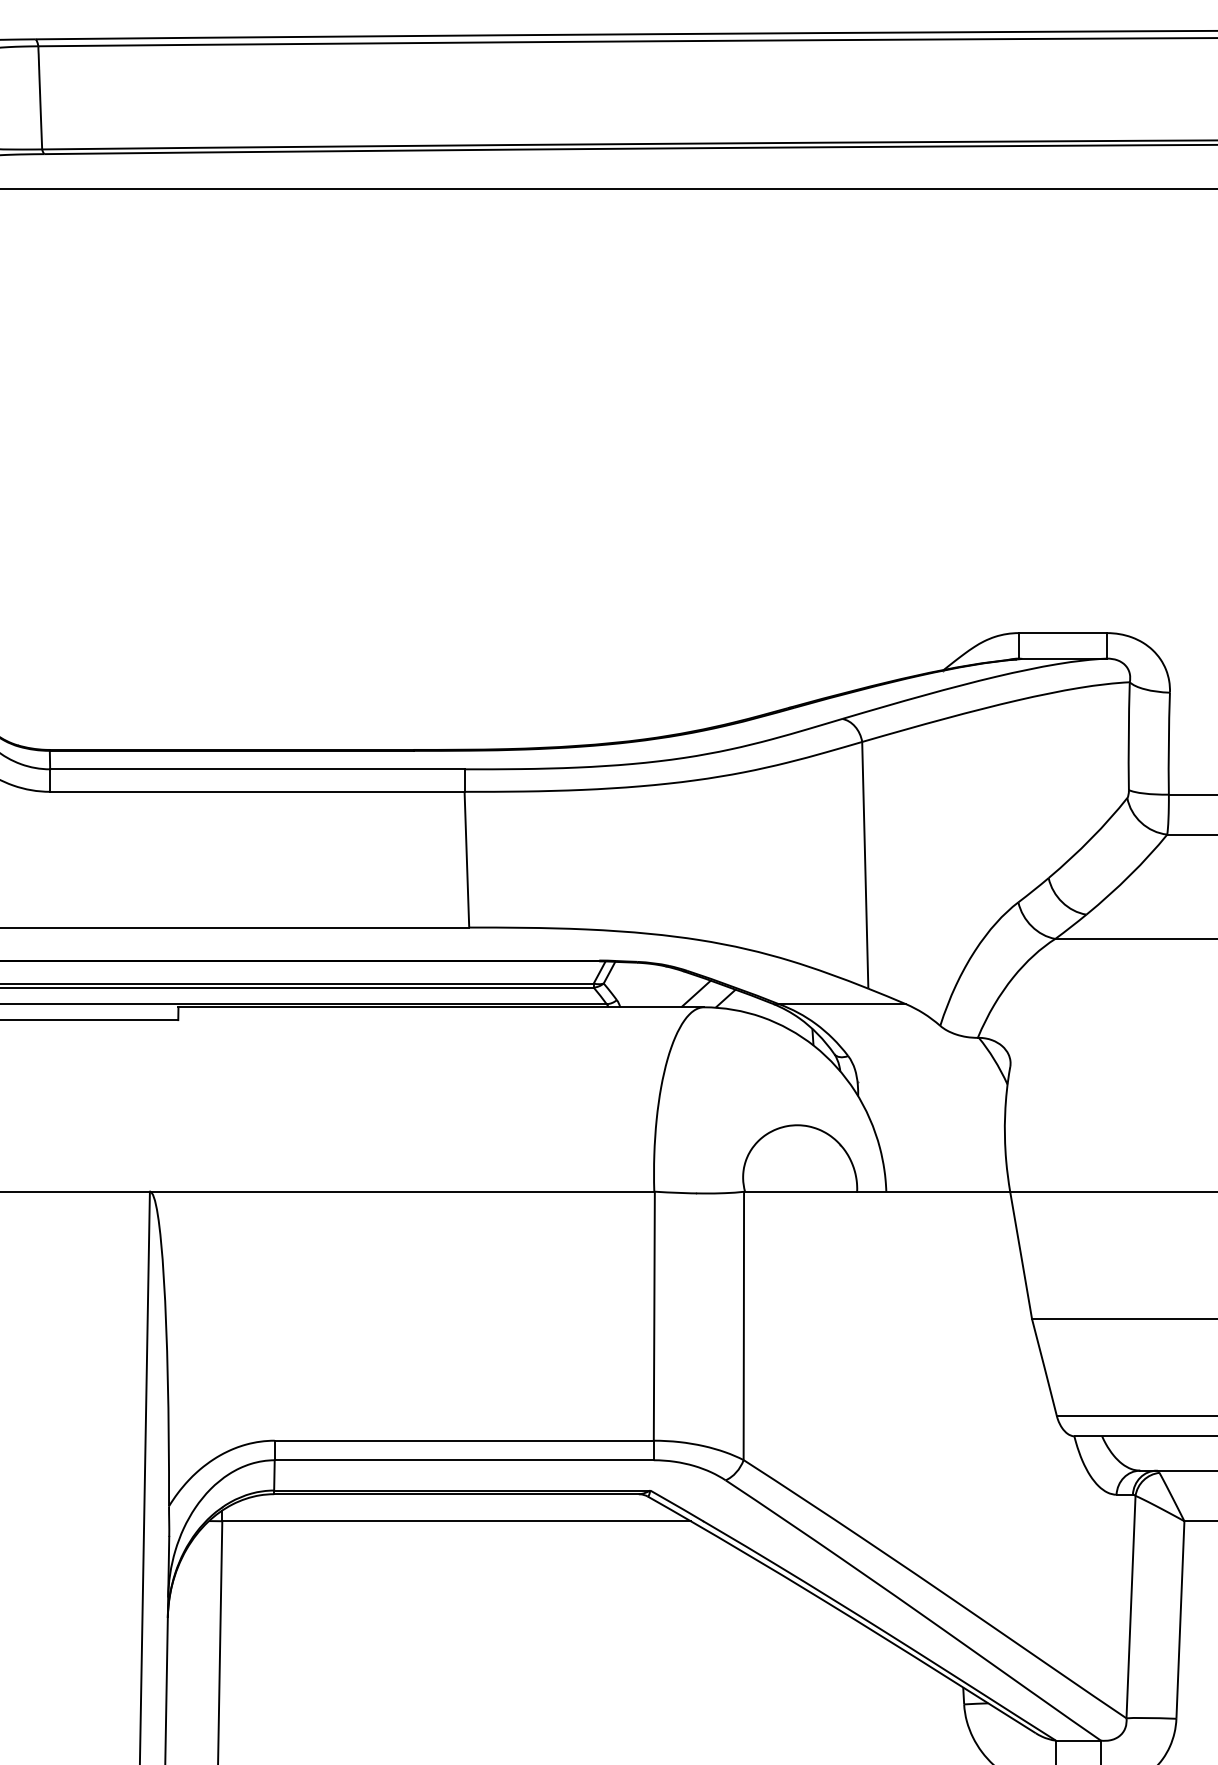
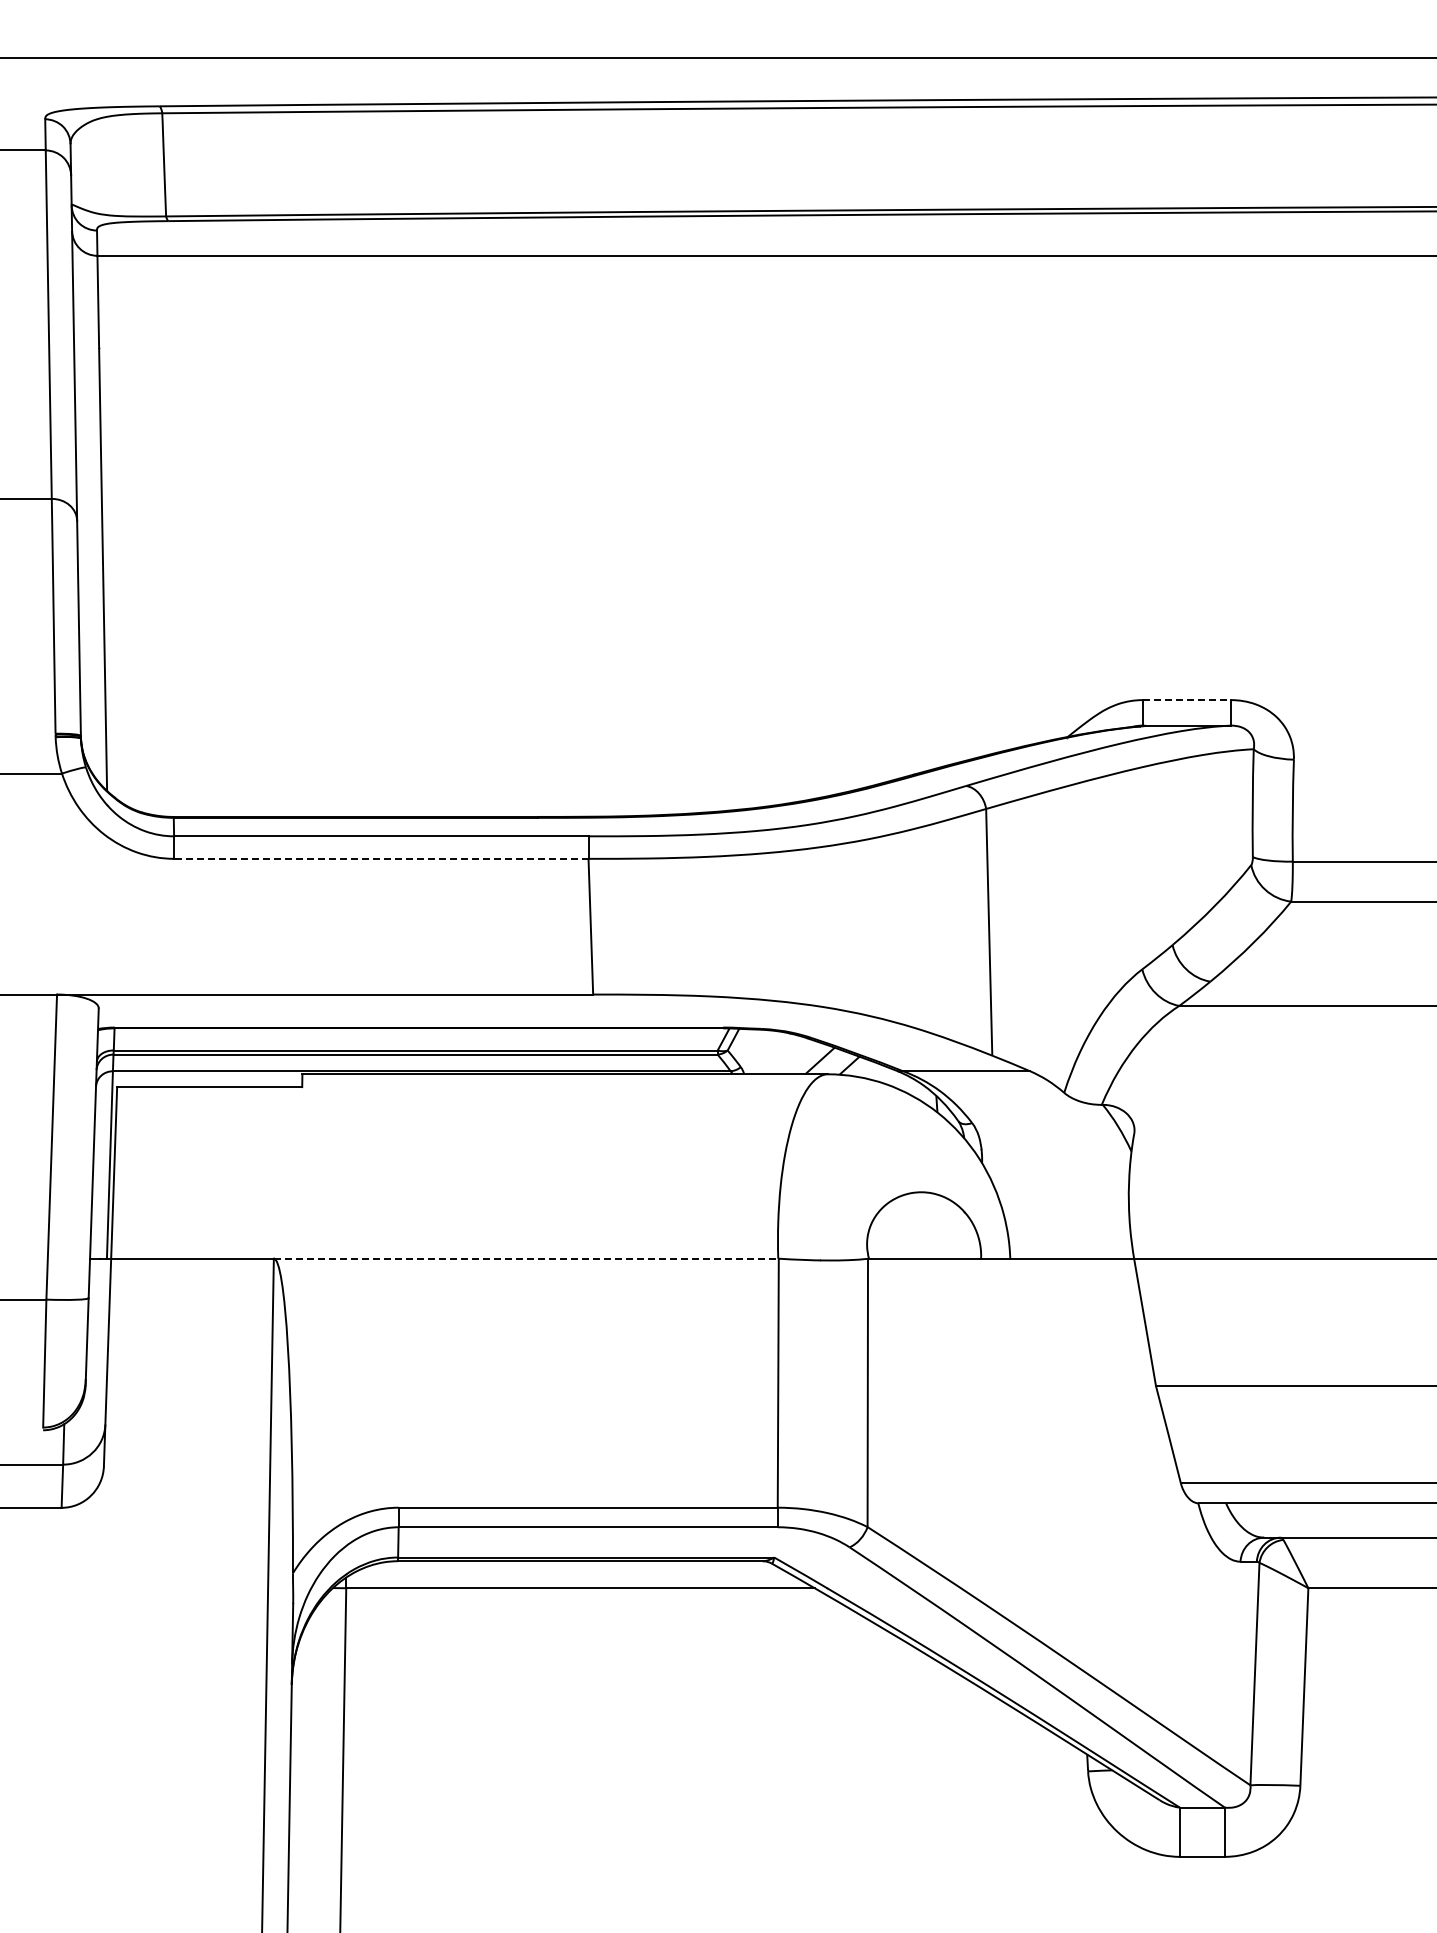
line: (1063, 633) -> (1187, 700), solid -> dashed
line: (256, 791) -> (380, 858), solid -> dashed
line: (402, 1191) -> (526, 1258), solid -> dashed

